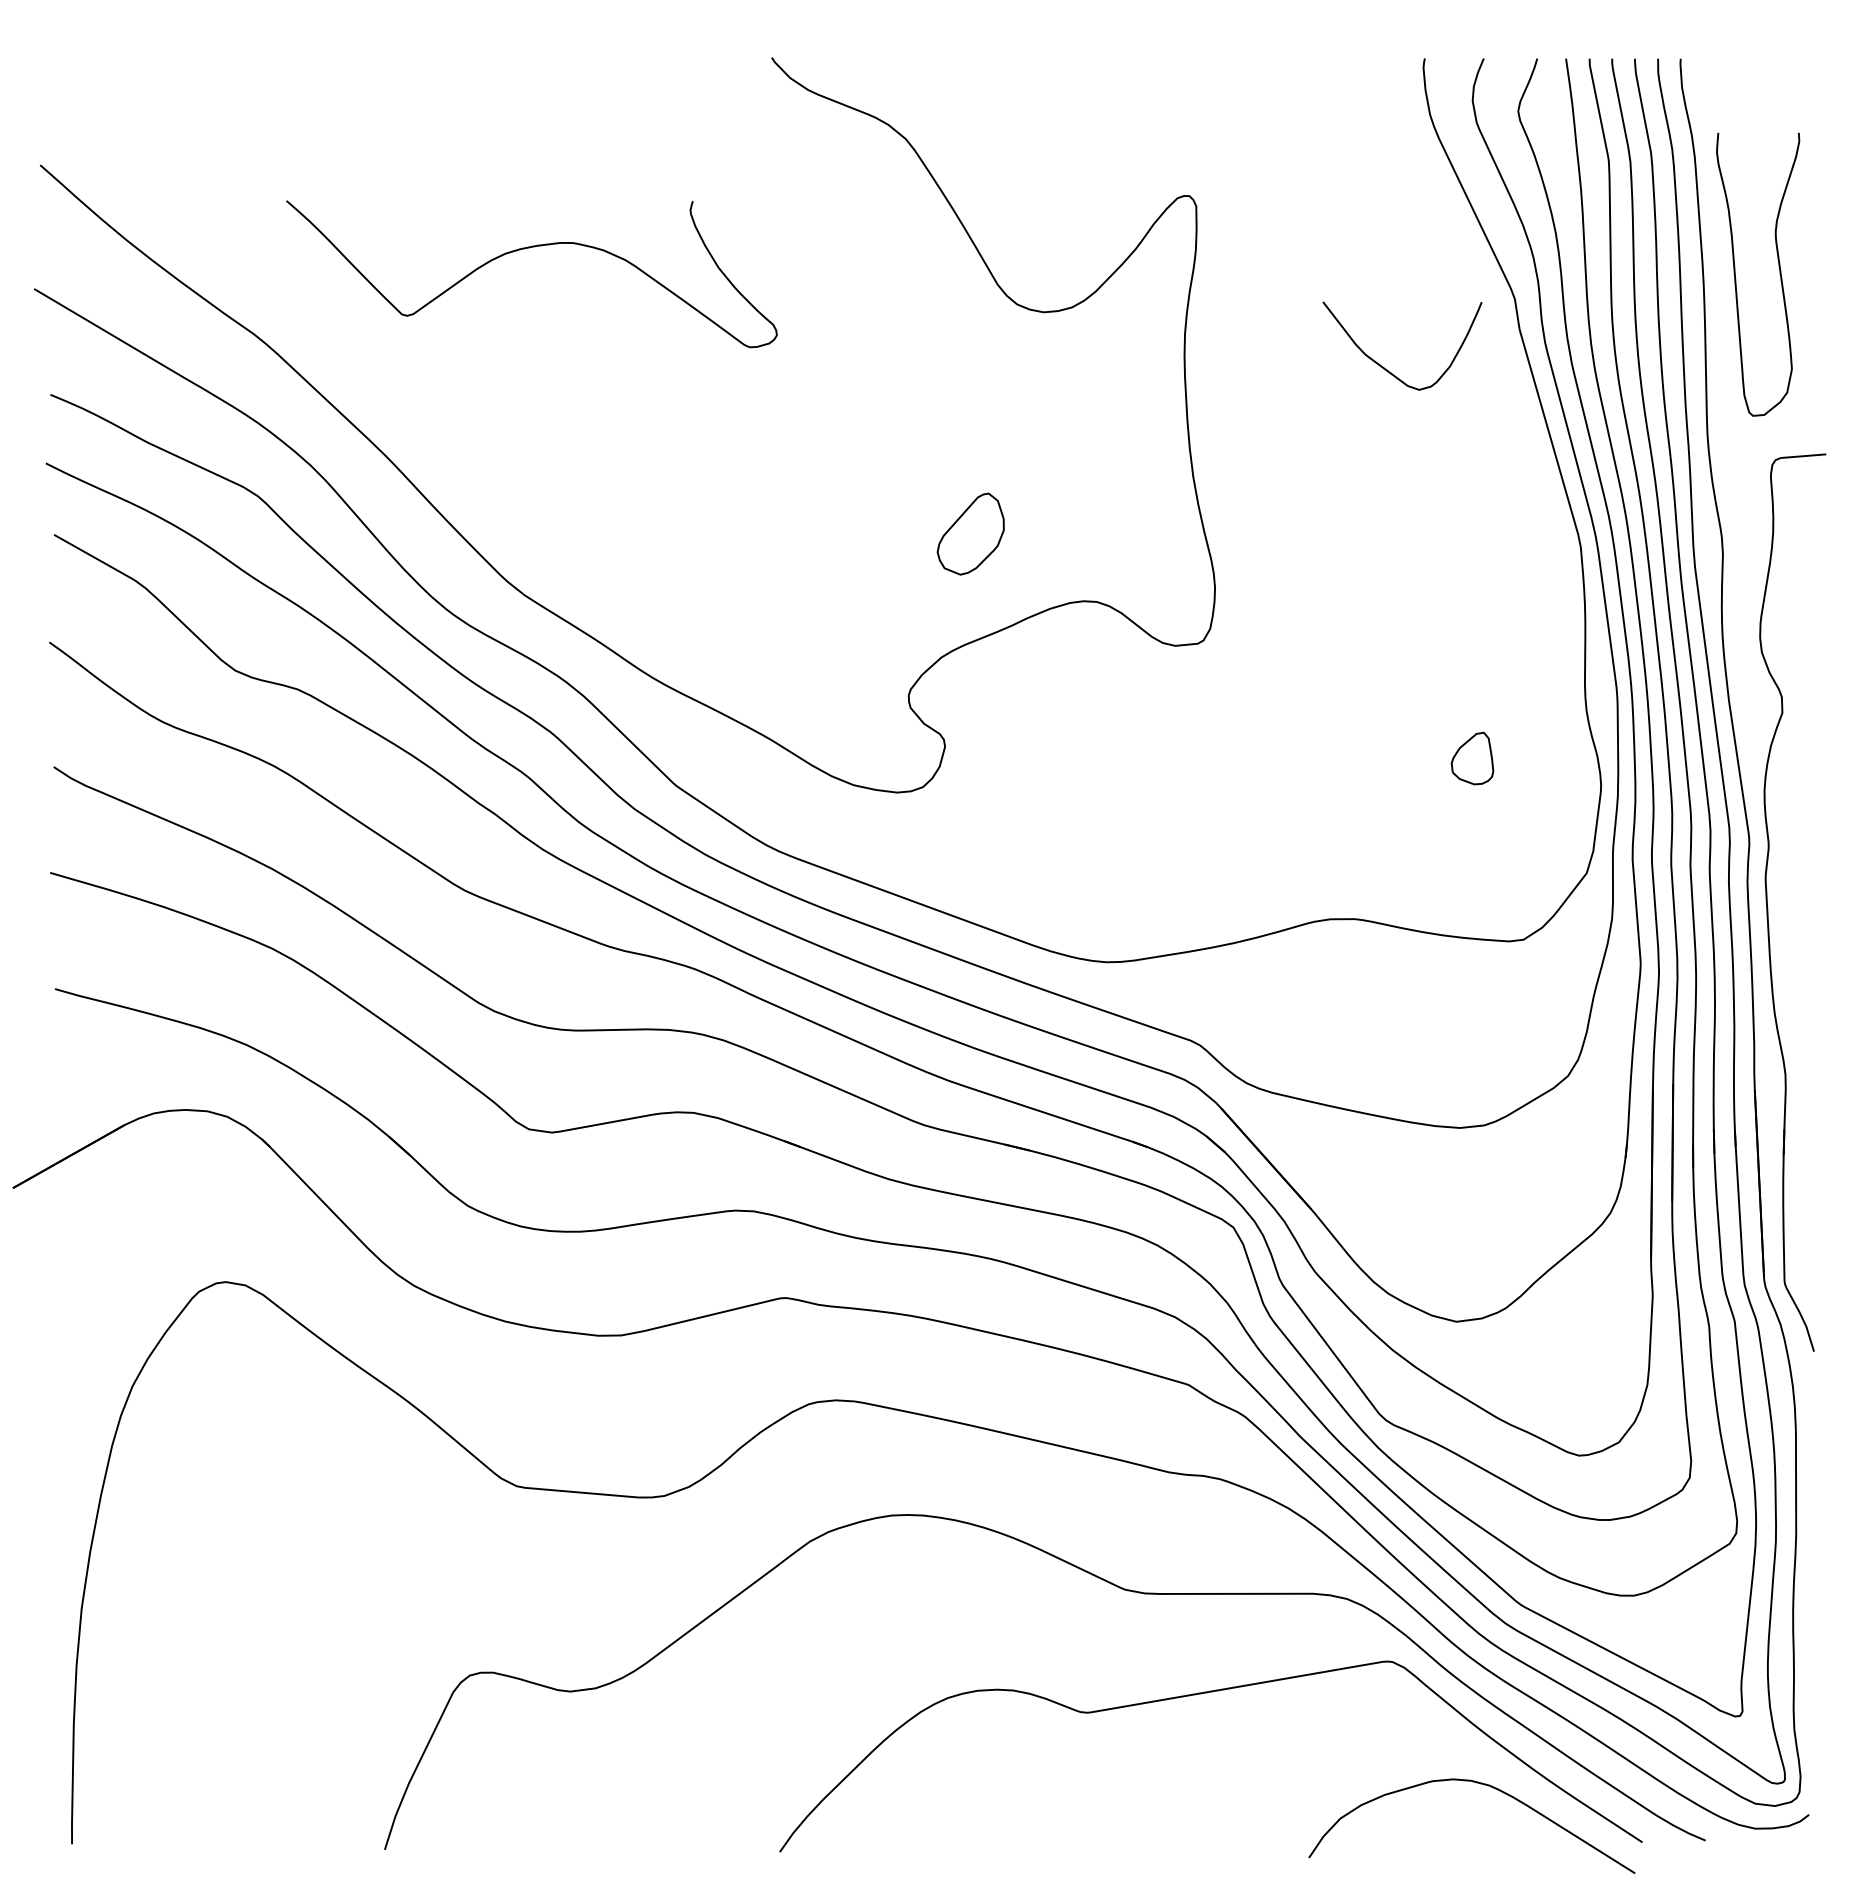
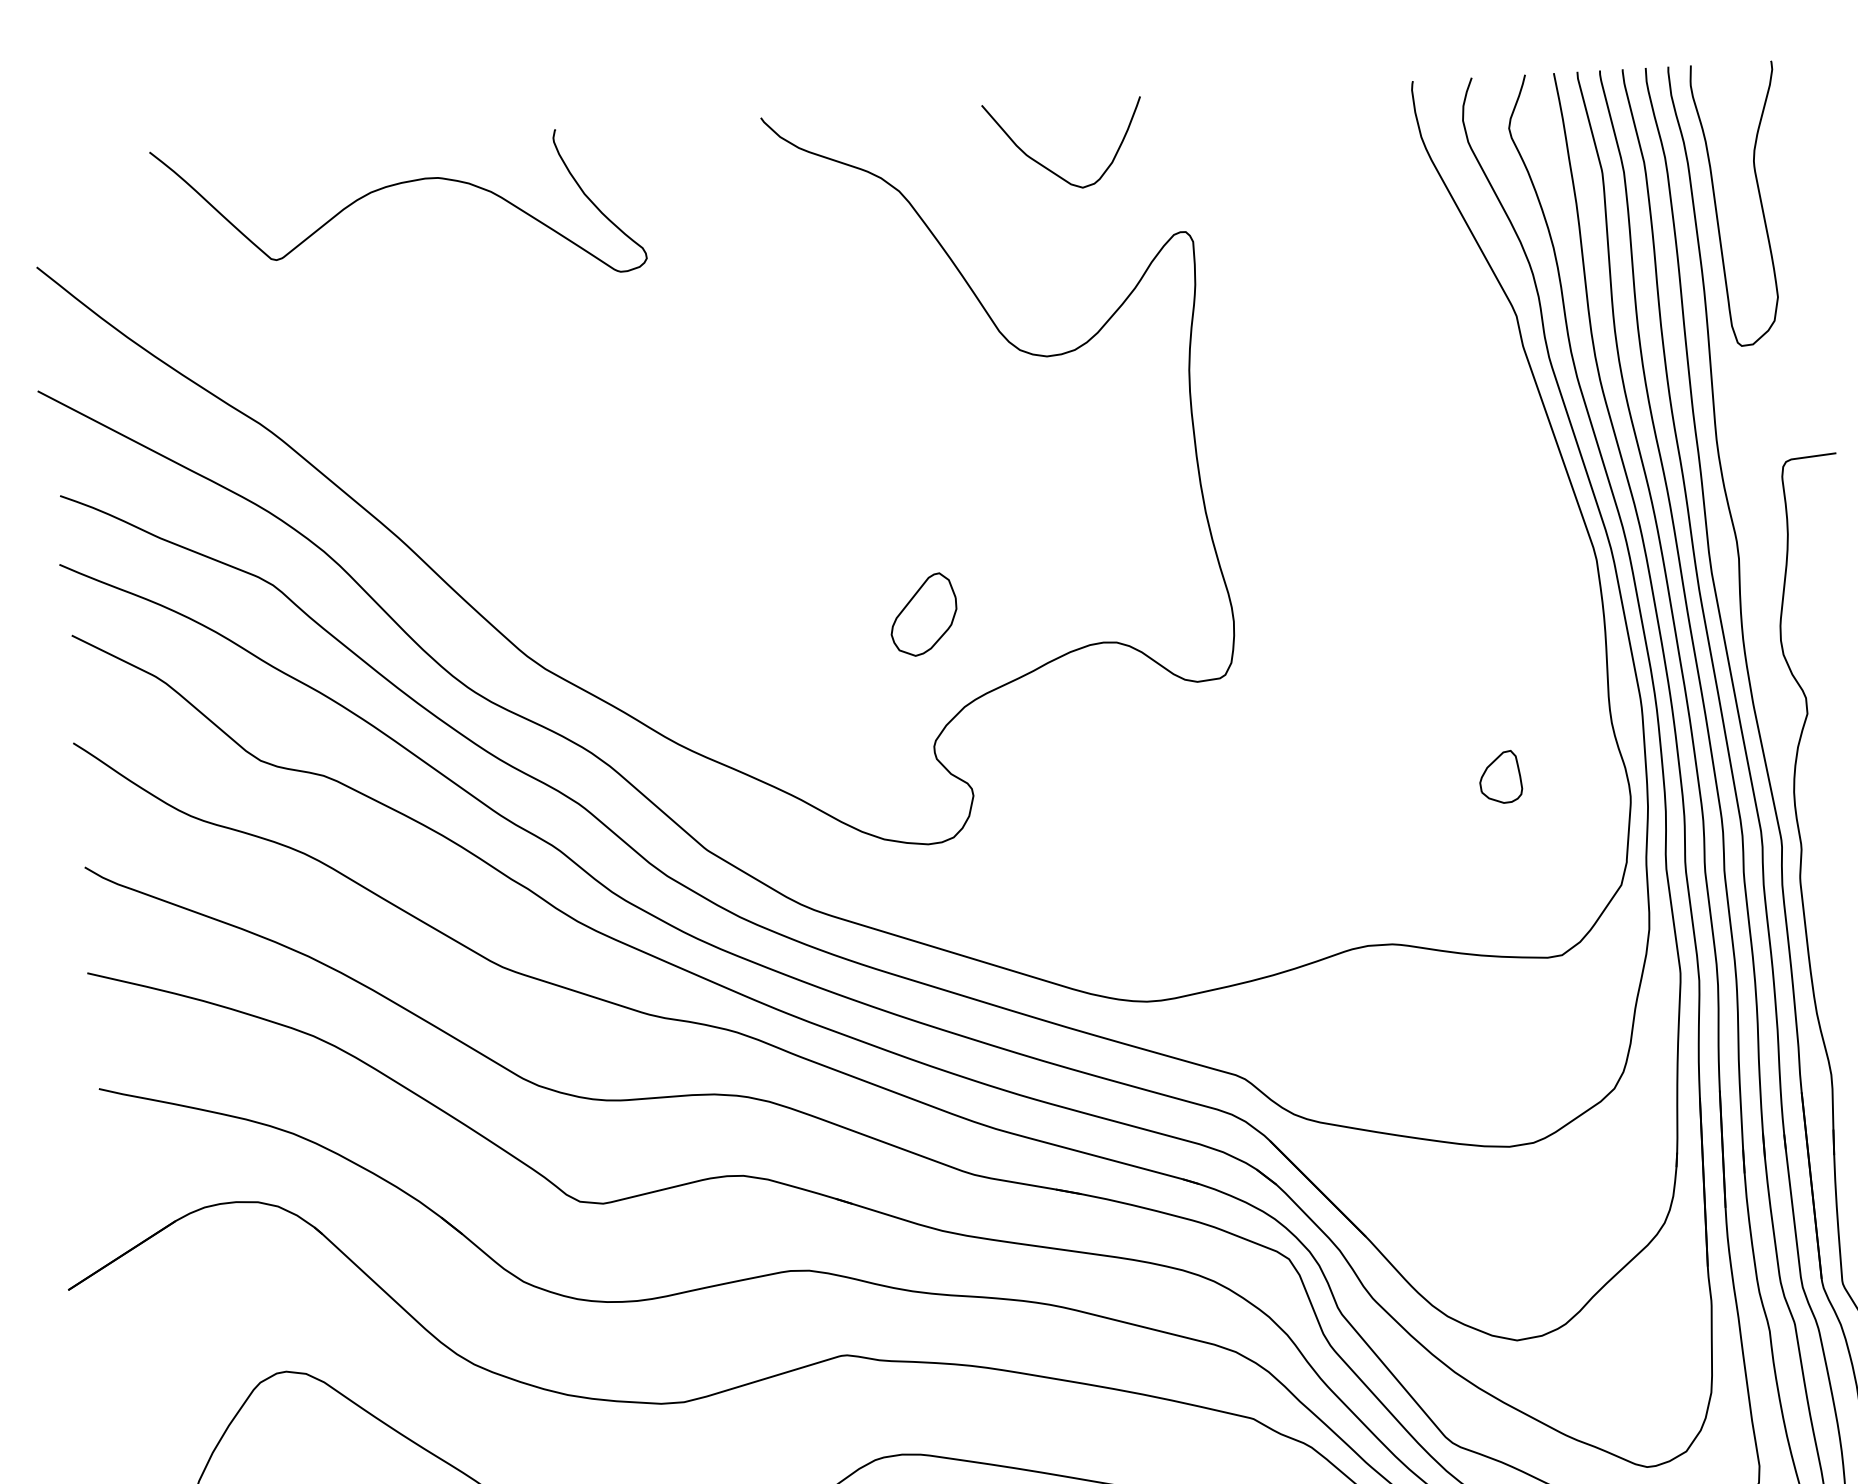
curve: (525, 249) -> (390, 187), moved
curve: (1779, 274) -> (1760, 203), moved
curve: (1387, 369) -> (1049, 169), moved
part: (970, 533) -> (923, 614), moved

